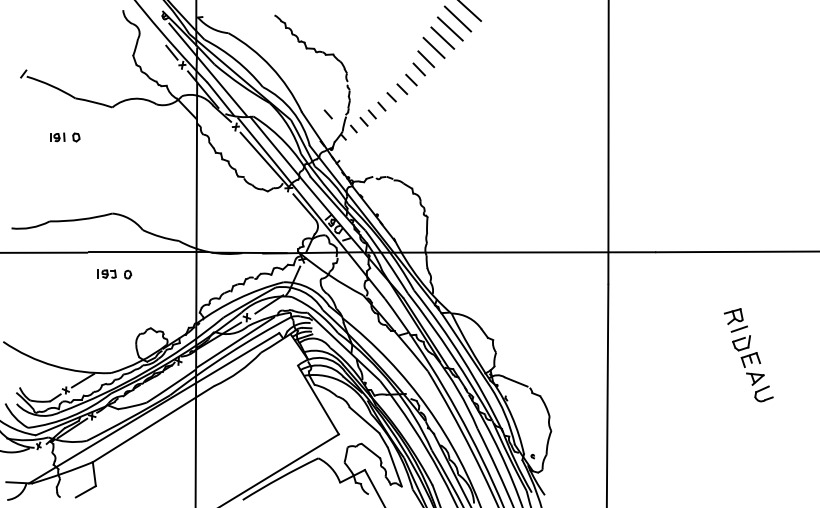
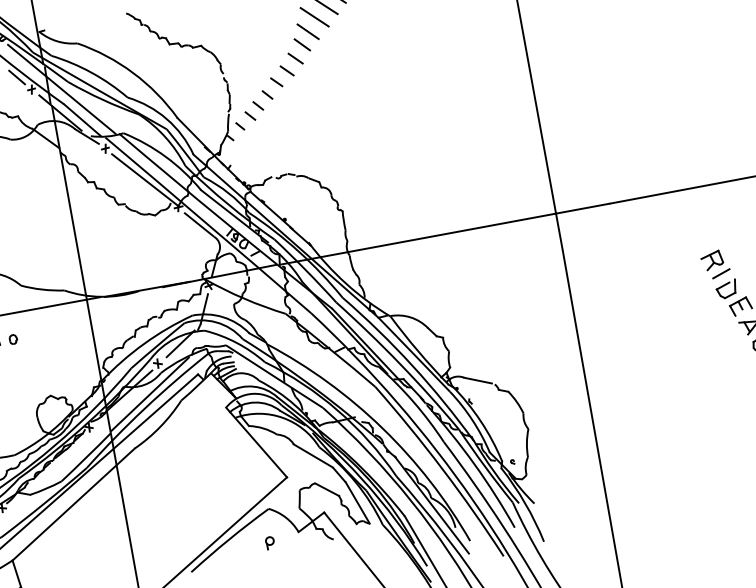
line: (327, 114) -> (207, 115), removed
part: (314, 487) -> (270, 542), added

